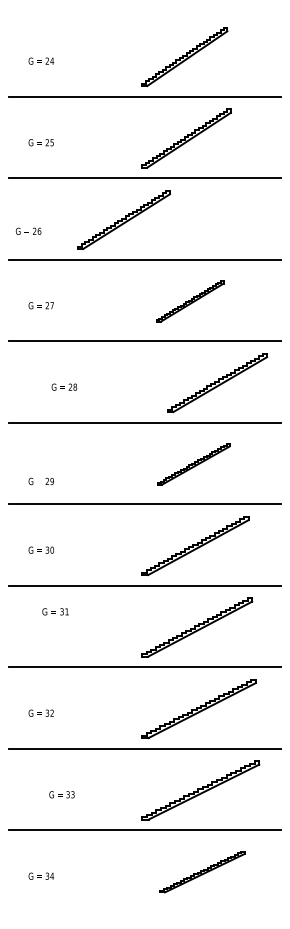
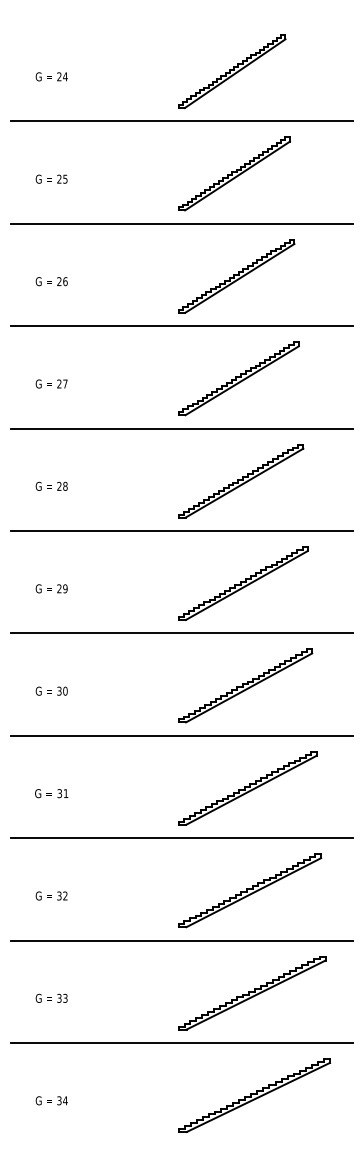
part: (123, 220) -> (236, 276), moved
text: (28, 231) -> (51, 281), moved
part: (189, 301) -> (238, 378), size x1.43
part: (217, 383) -> (241, 481), moved
text: (64, 386) -> (51, 485), moved
part: (193, 464) -> (243, 583), size x1.43
text: (41, 481) -> (51, 588), moved
text: (55, 611) -> (51, 793), moved
text: (61, 794) -> (51, 997), moved
part: (202, 872) -> (254, 1095), size x1.43

